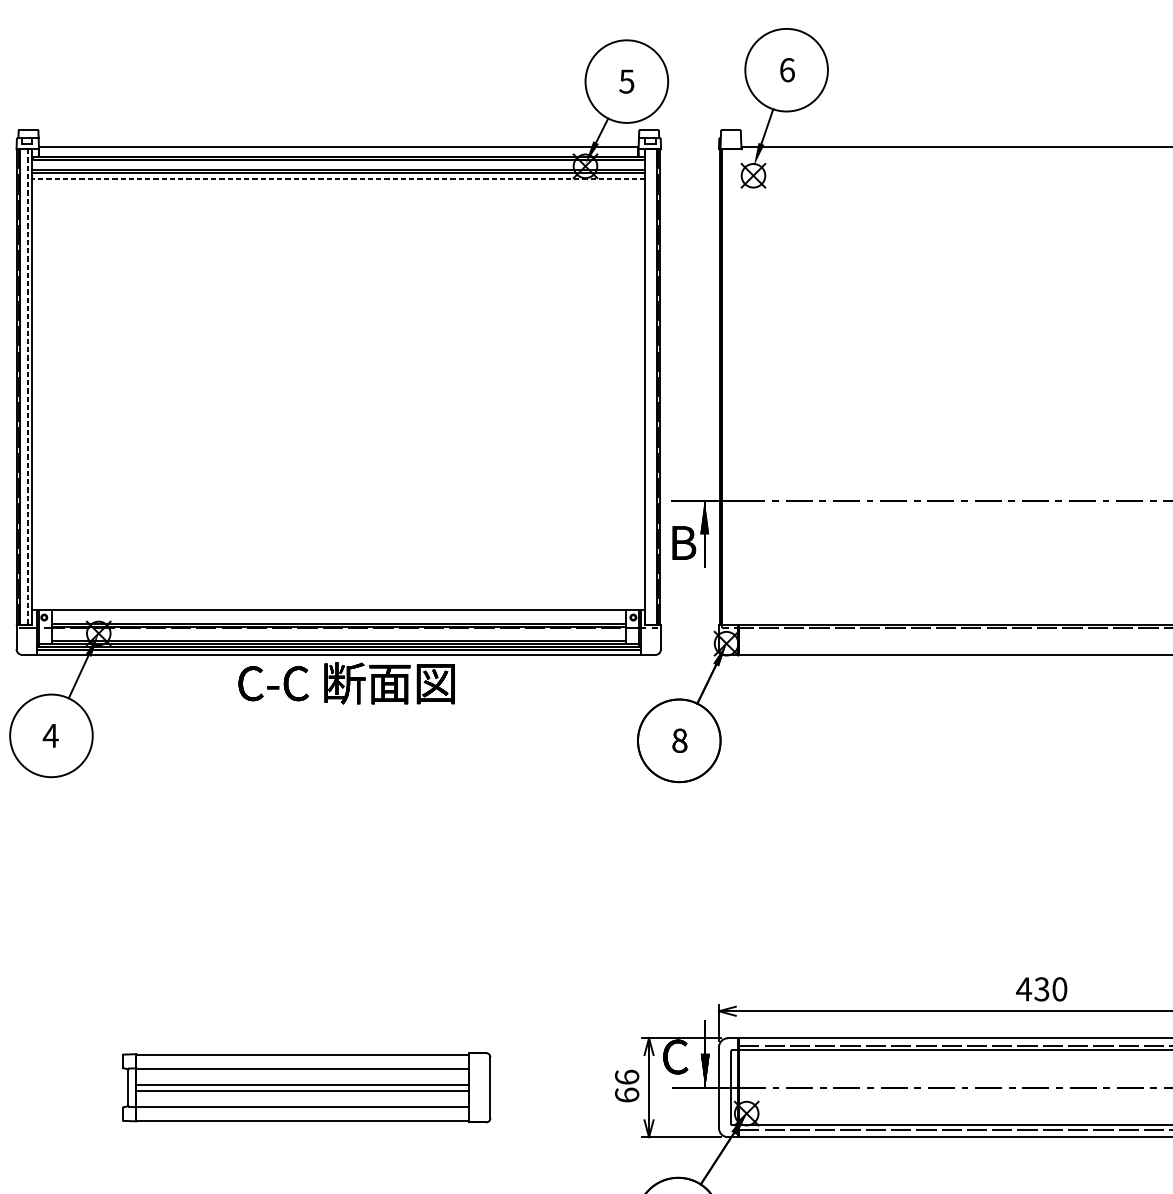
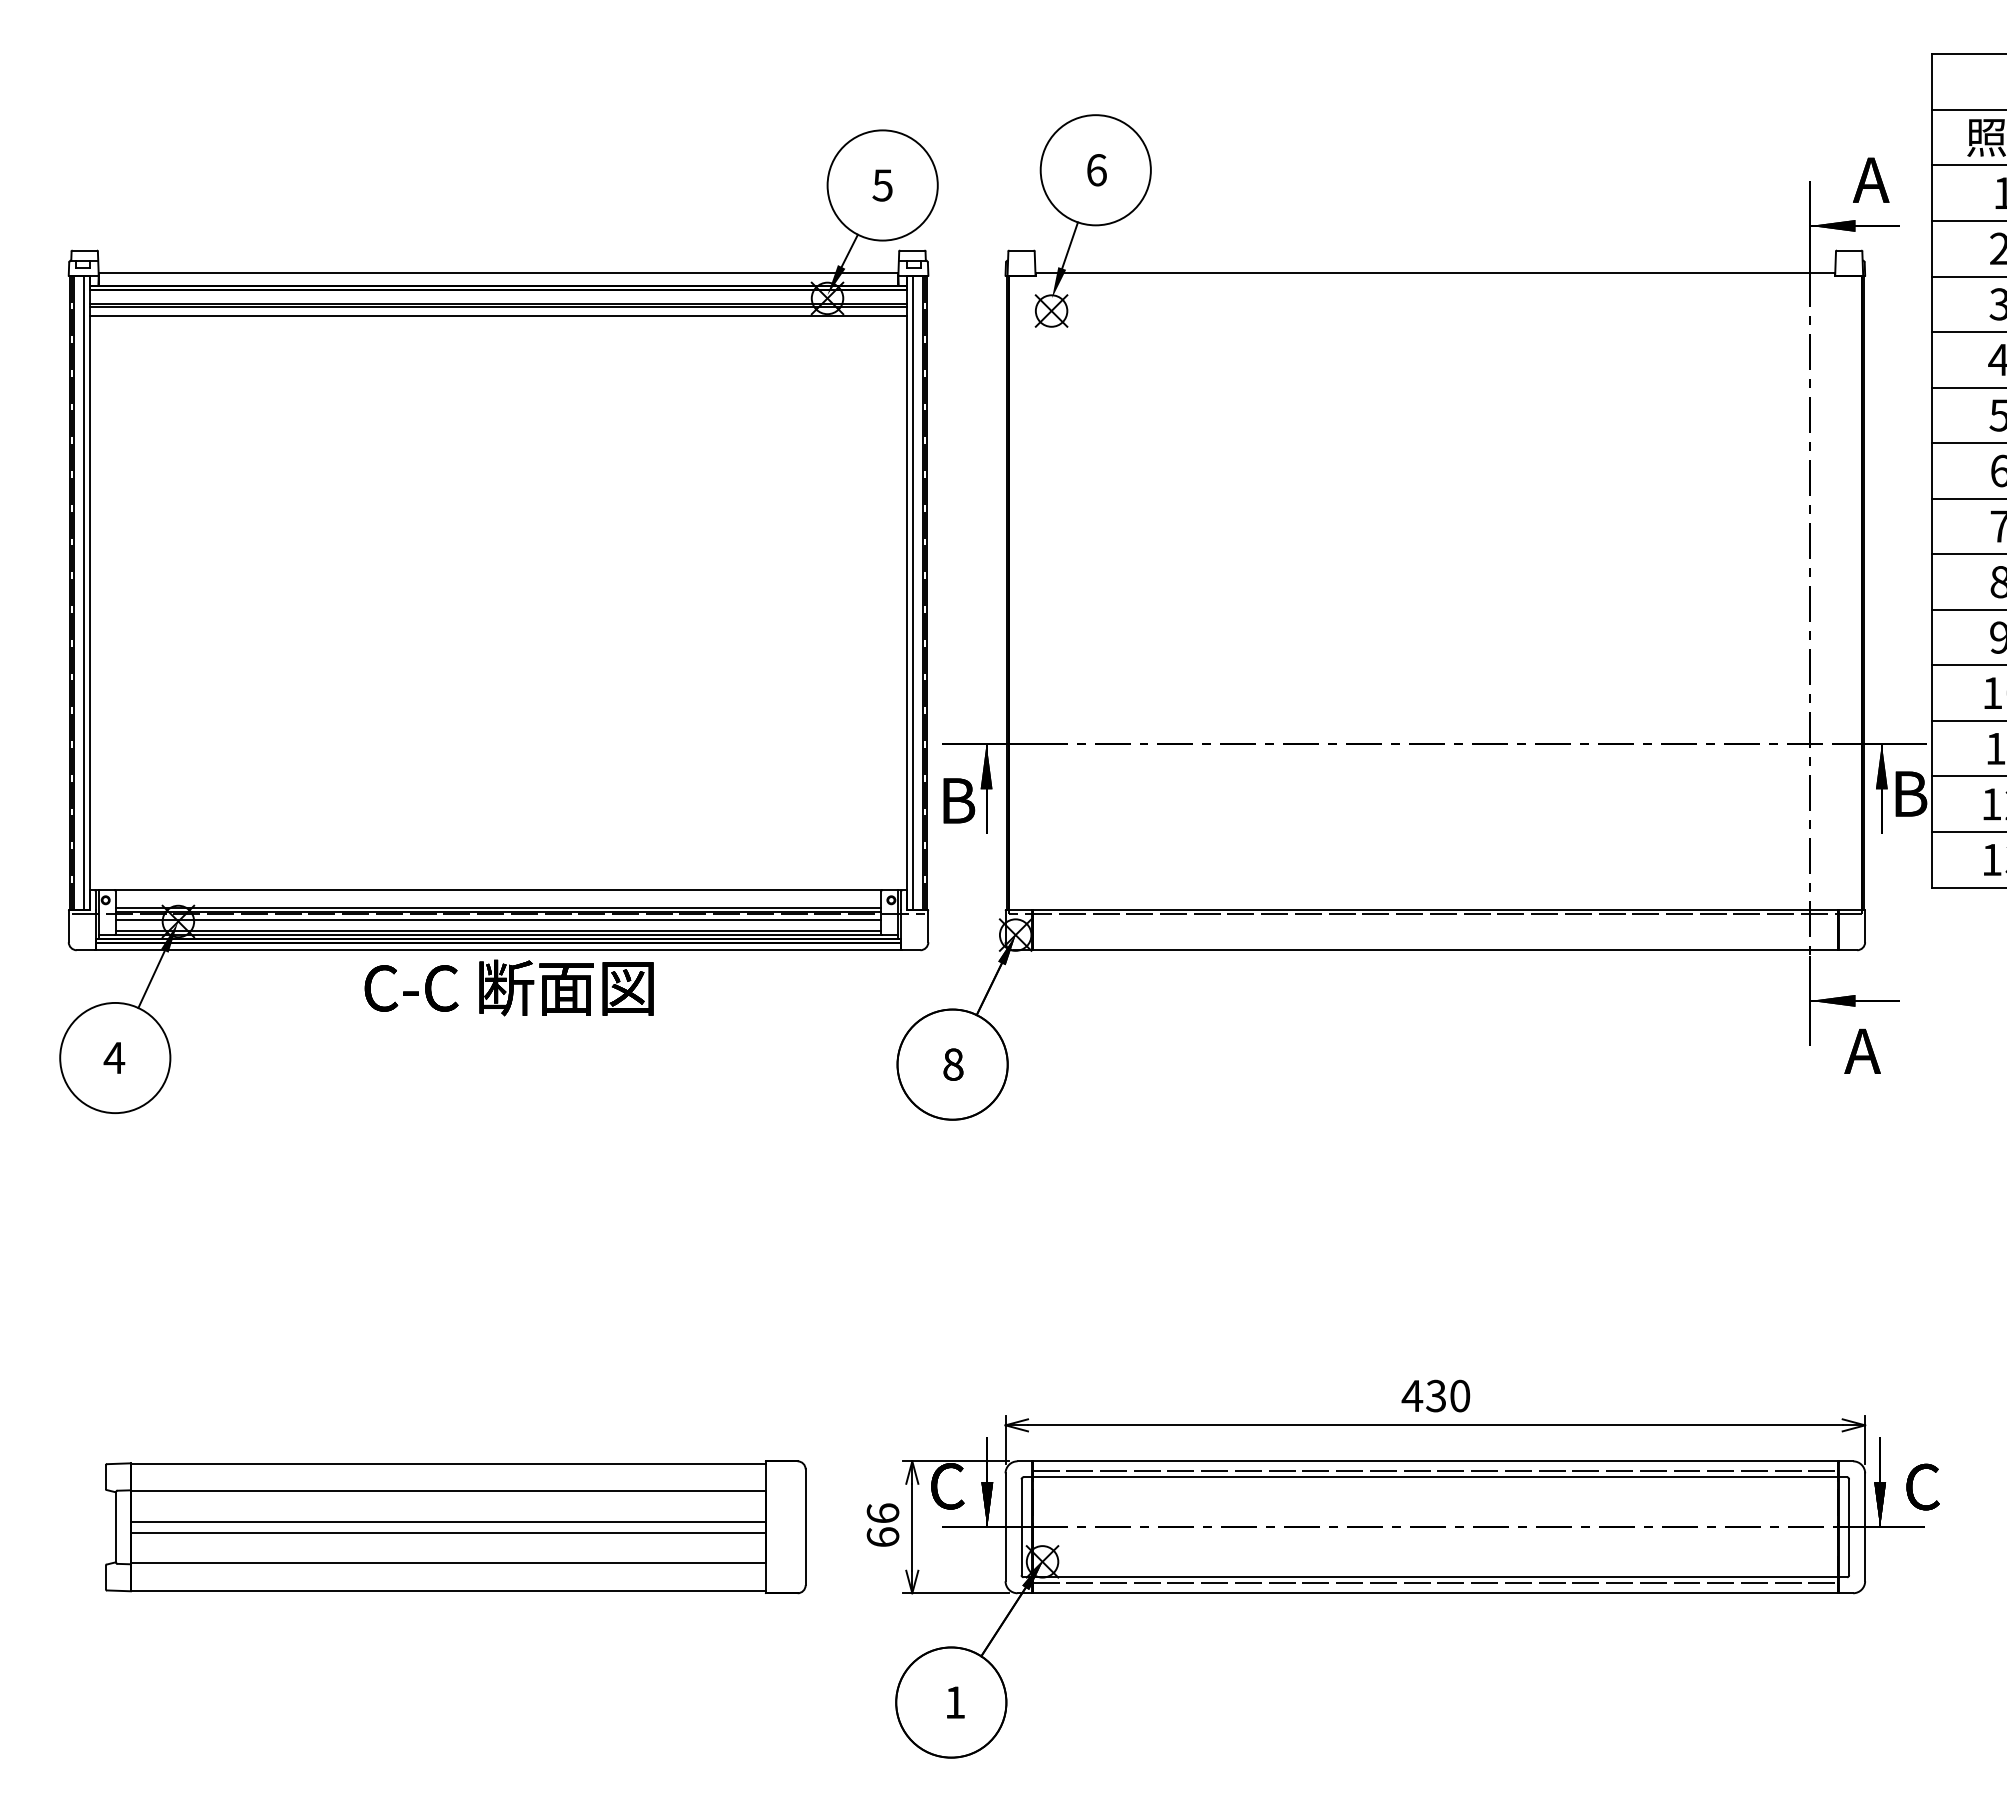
line: (338, 179) -> (498, 315), dashed -> solid
line: (649, 386) -> (913, 592), added
line: (27, 387) -> (83, 593), dashed -> solid
line: (338, 632) -> (498, 920), added
part: (306, 1087) -> (455, 1527), size x1.43

